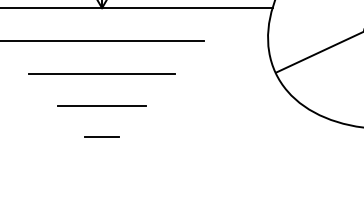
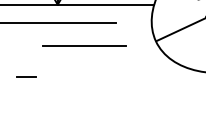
line: (101, 73) -> (84, 45), moved
line: (101, 106) -> (57, 60), removed
line: (101, 134) -> (26, 76), moved

